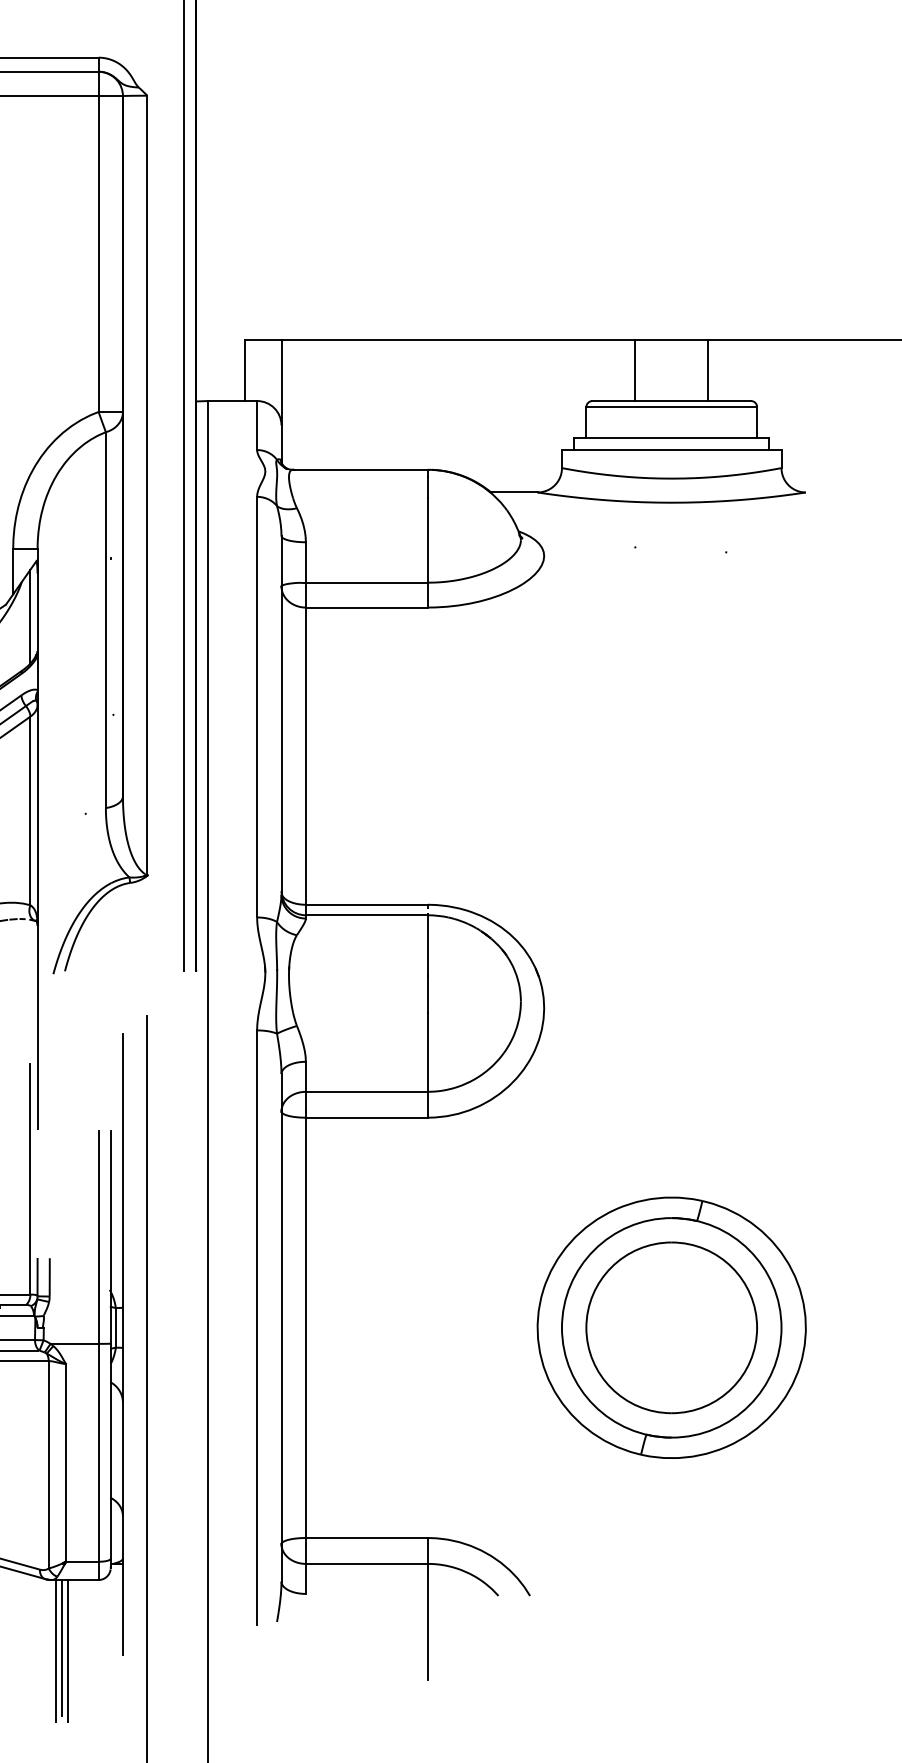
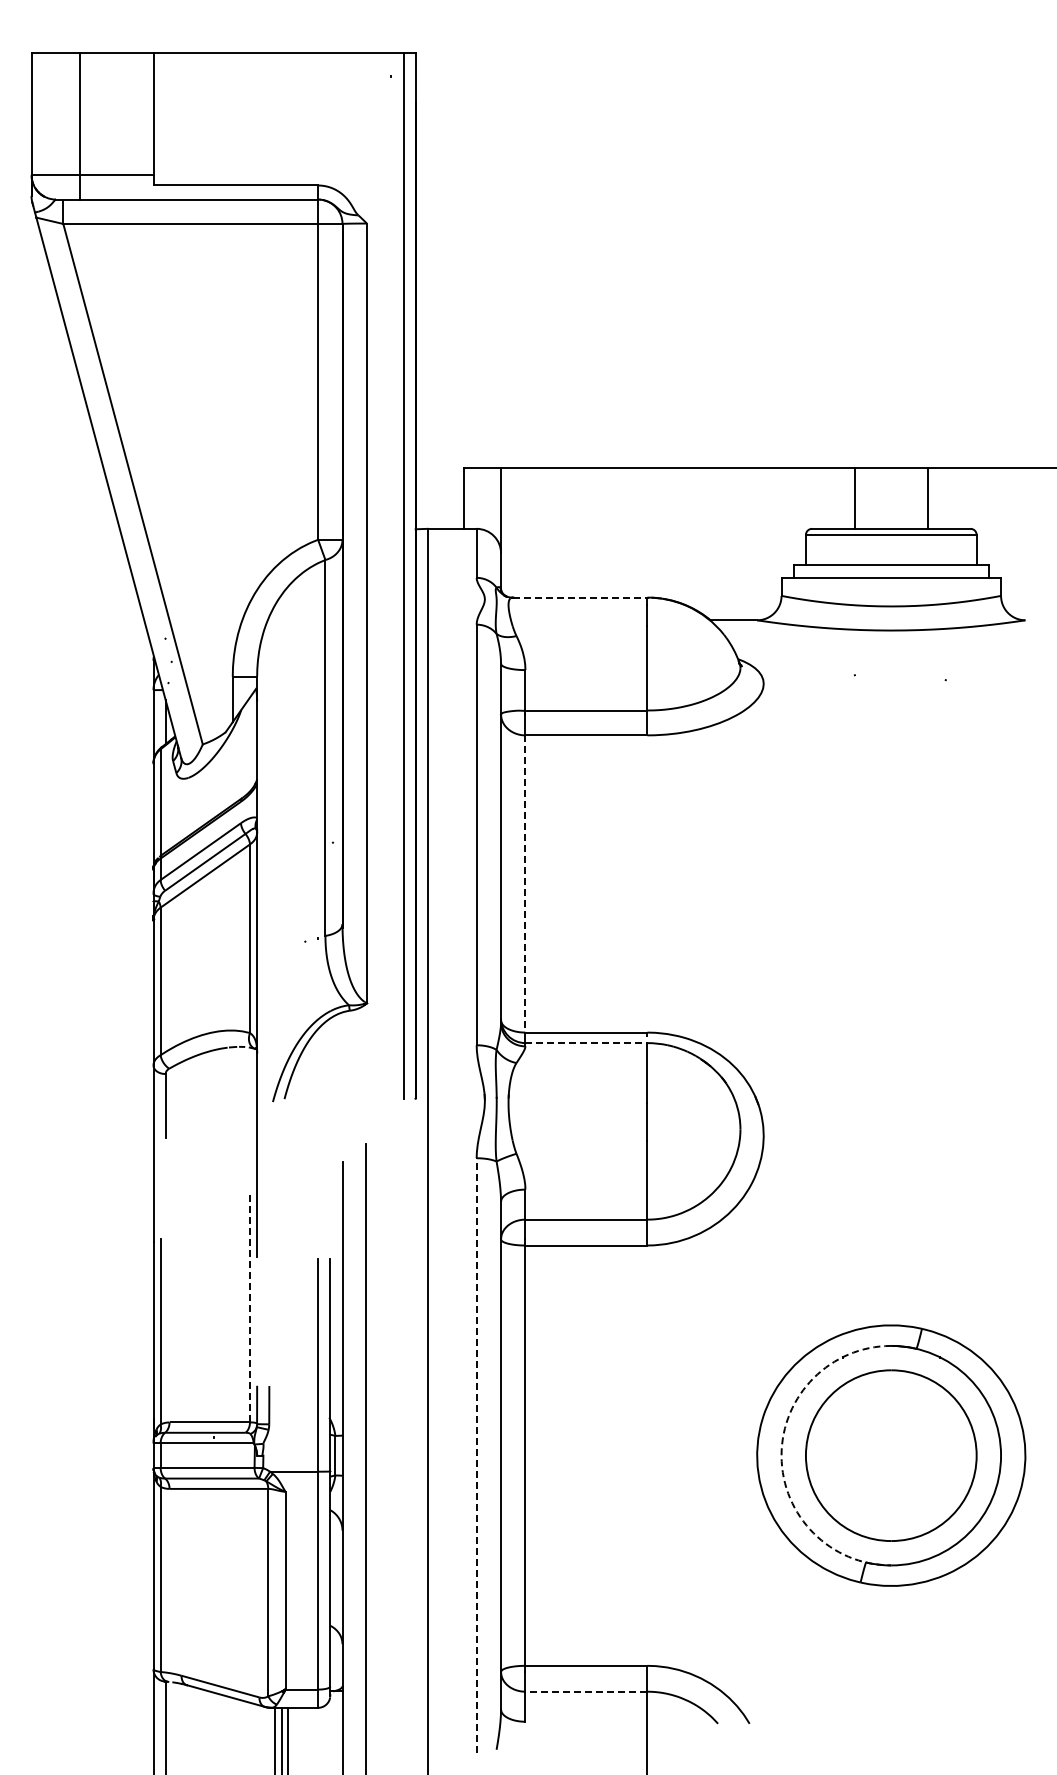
line: (360, 469) -> (580, 597), solid -> dashed
line: (30, 616) -> (250, 744), removed
line: (305, 755) -> (525, 883), solid -> dashed
line: (366, 915) -> (586, 1043), solid -> dashed
line: (30, 1178) -> (250, 1306), solid -> dashed
line: (256, 1327) -> (476, 1455), solid -> dashed
arc: (561, 1327) -> (781, 1455), solid -> dashed
line: (366, 1563) -> (586, 1691), solid -> dashed

